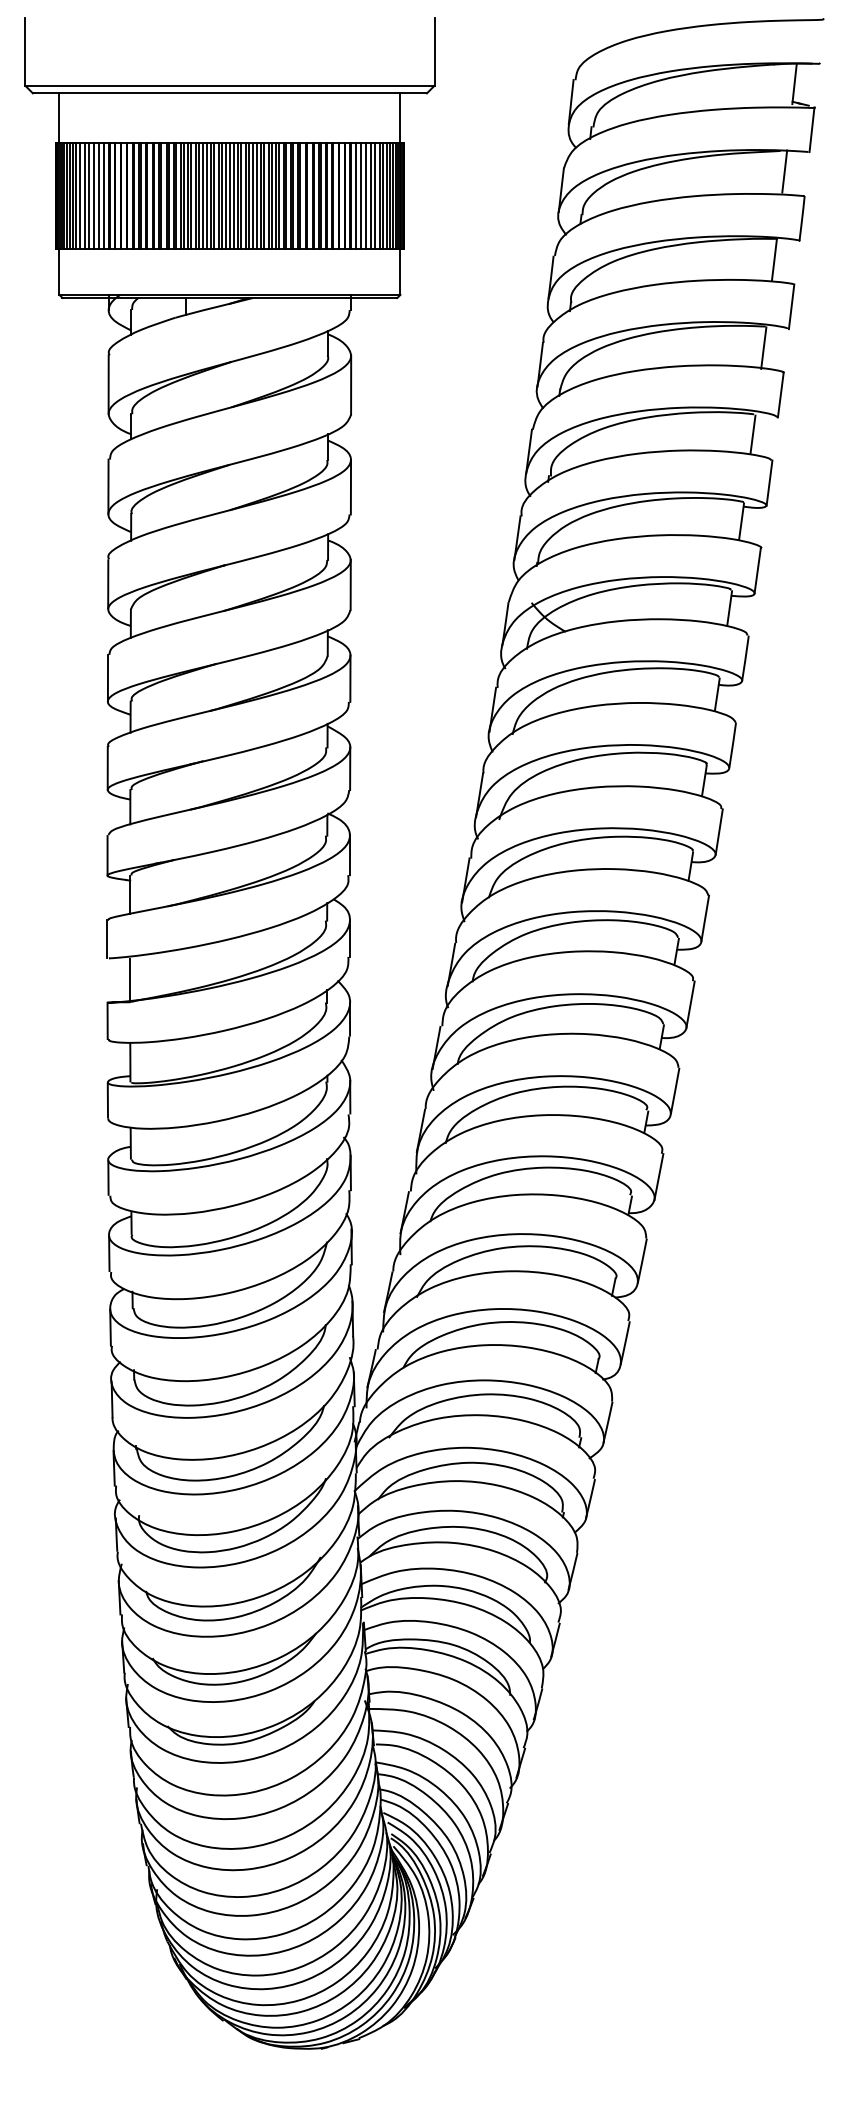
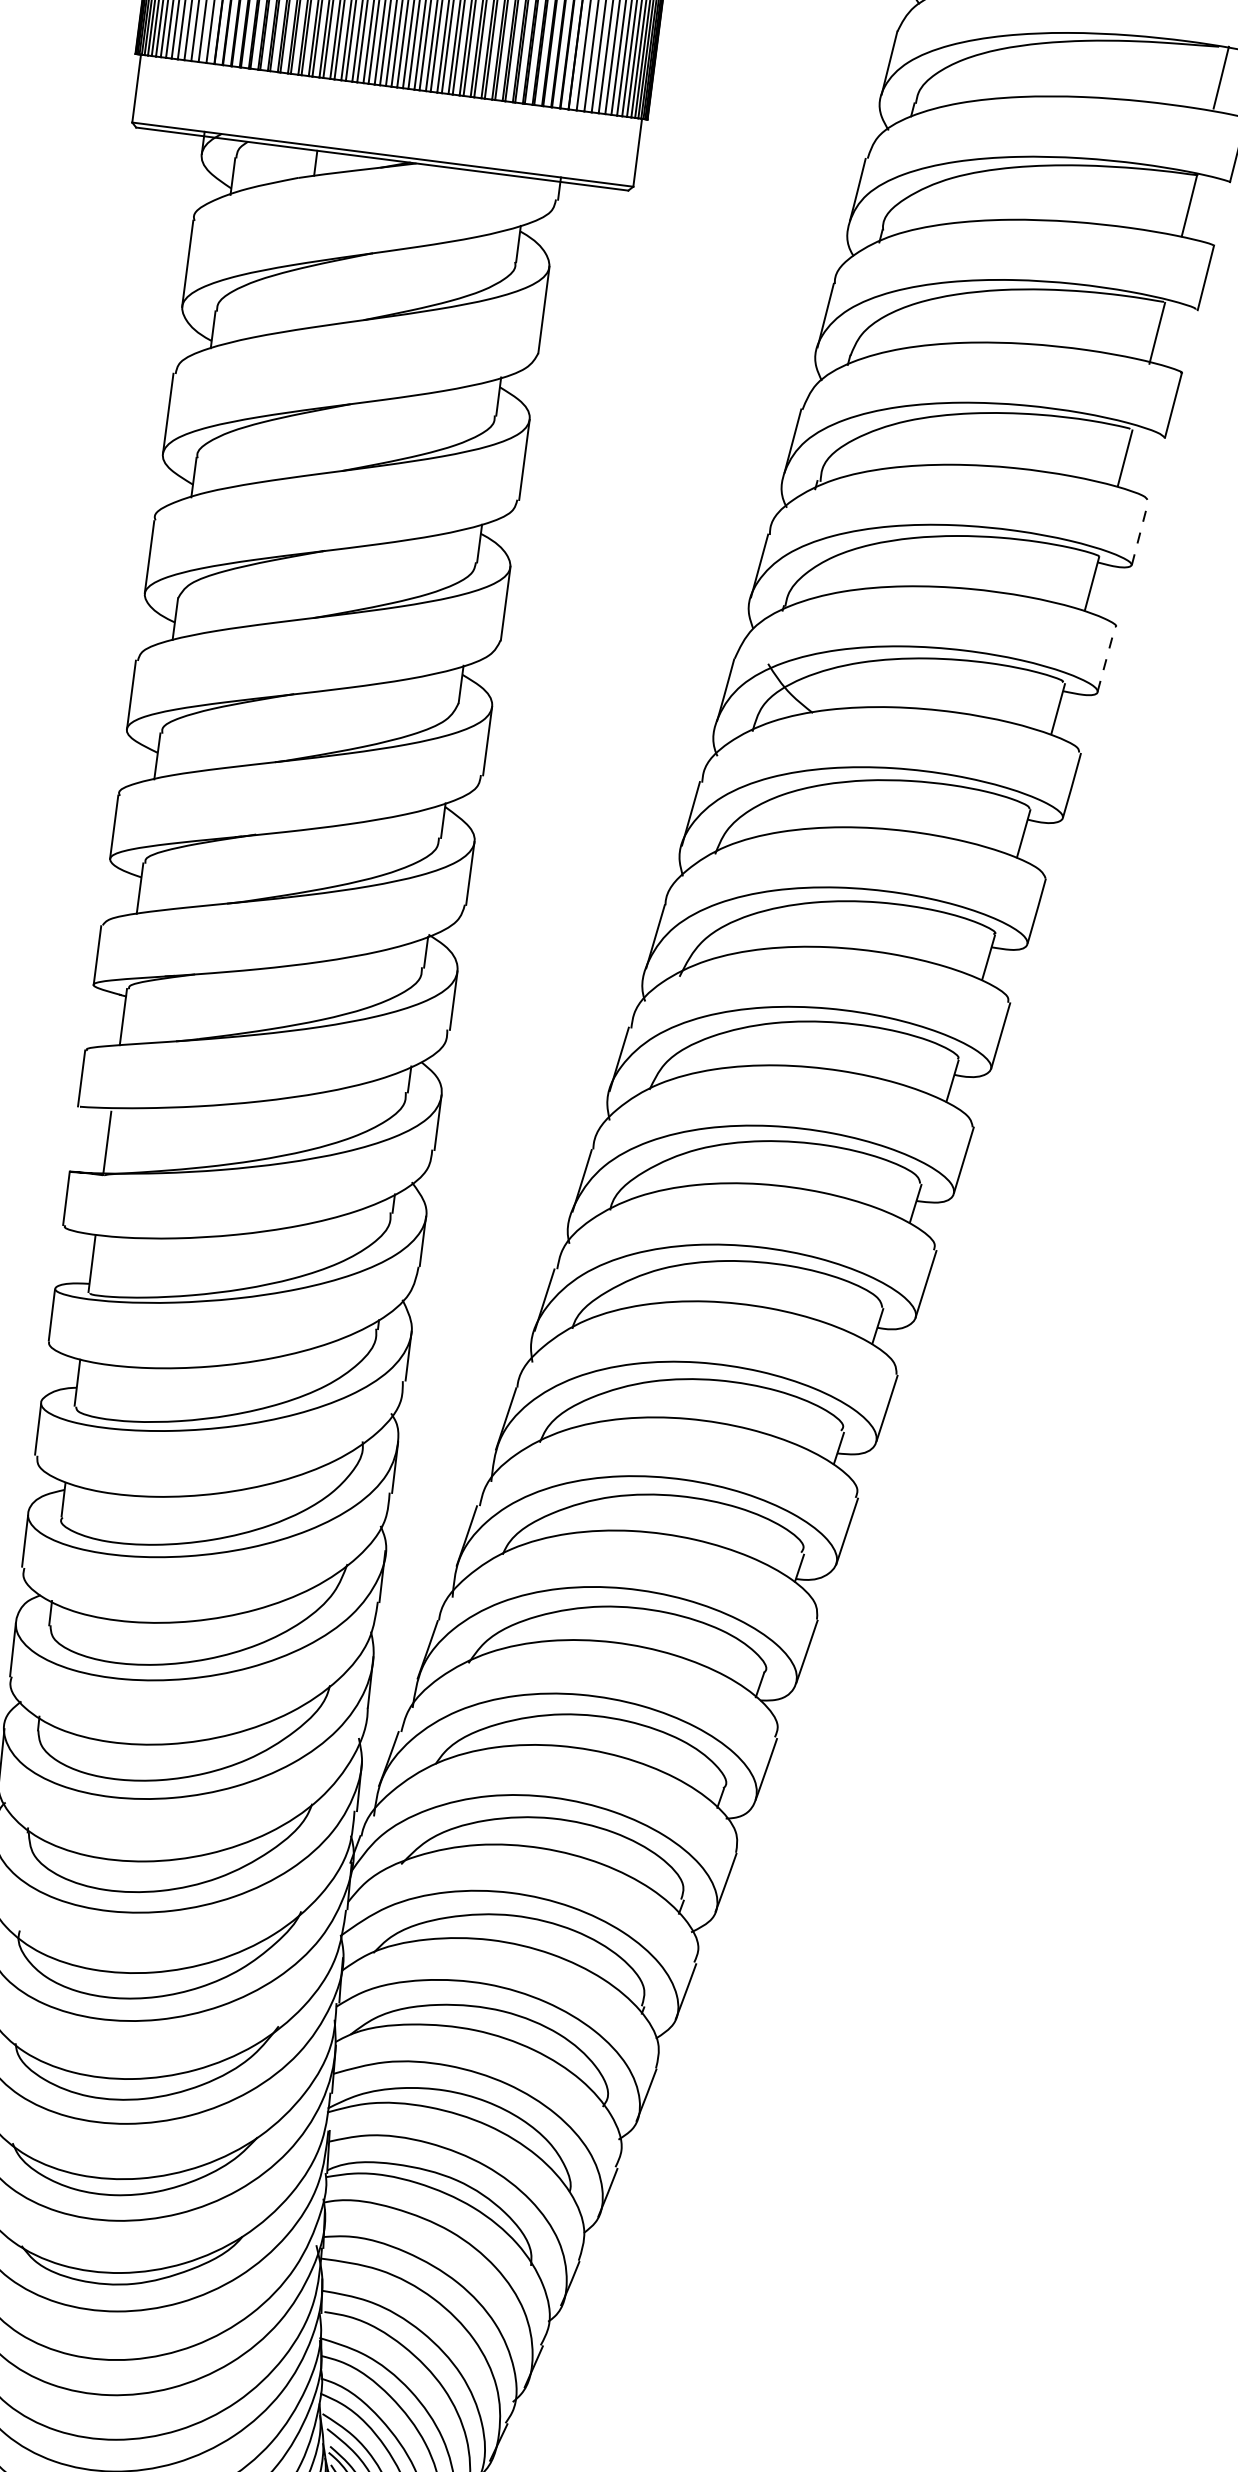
line: (769, 483) -> (1140, 533), solid -> dashed
line: (757, 570) -> (1106, 658), solid -> dashed

